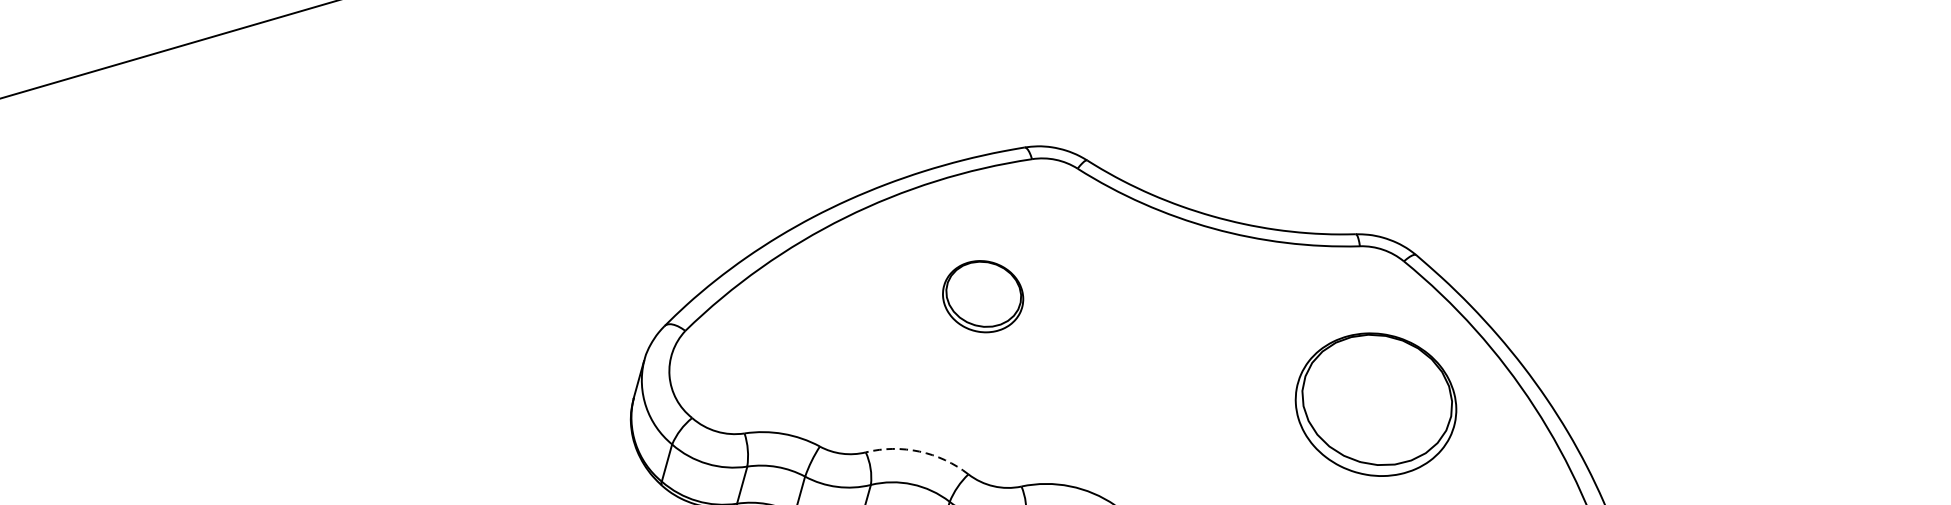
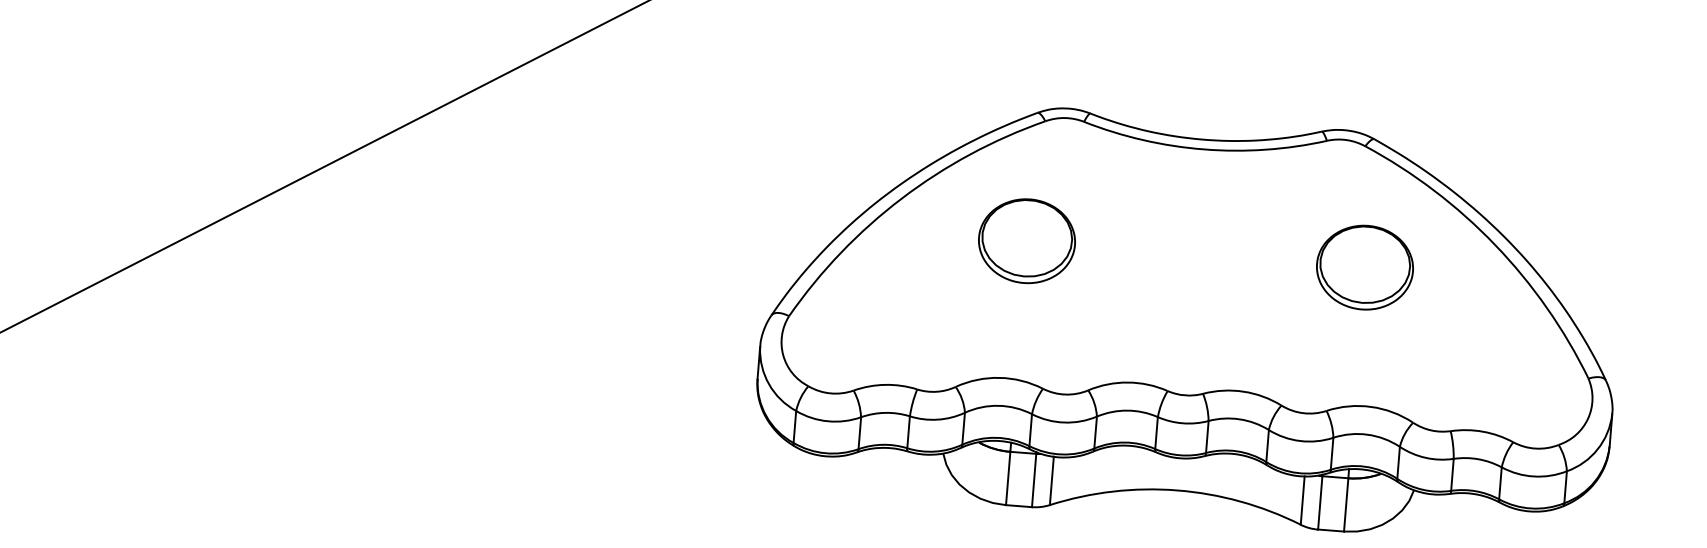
part: (982, 296) -> (1026, 241), size x1.43
part: (1375, 404) -> (1364, 267), size x0.71
arc: (919, 451) -> (999, 377), dashed -> solid

